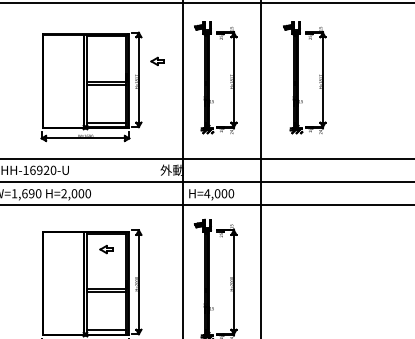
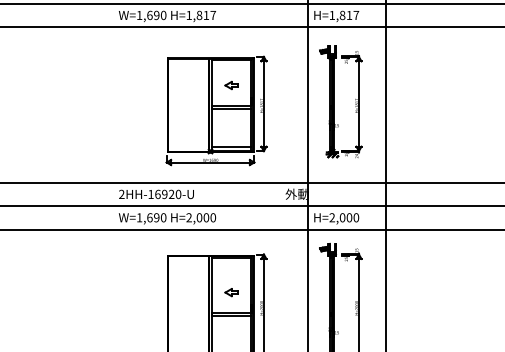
part: (157, 61) -> (231, 85), moved
part: (304, 77) -> (429, 101), removed
text: (207, 193) -> (332, 217), H=4,000 -> H=2,000
part: (106, 249) -> (231, 292), moved

